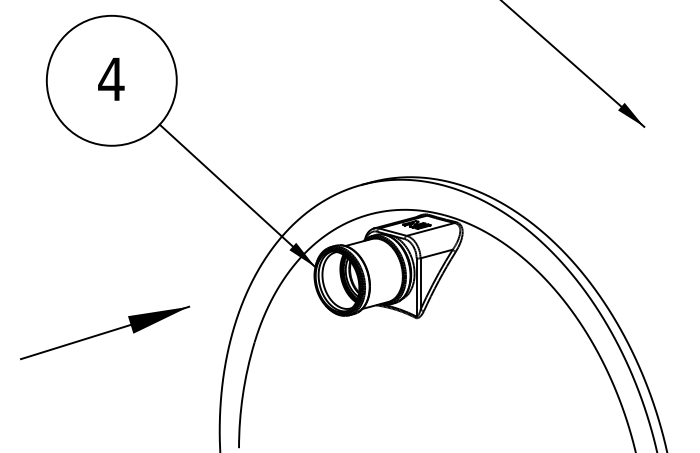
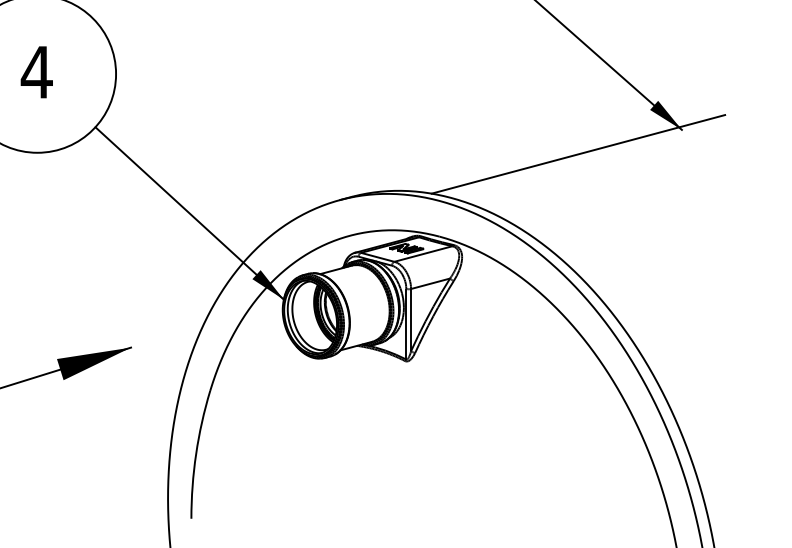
line: (558, 146) -> (578, 153), added

